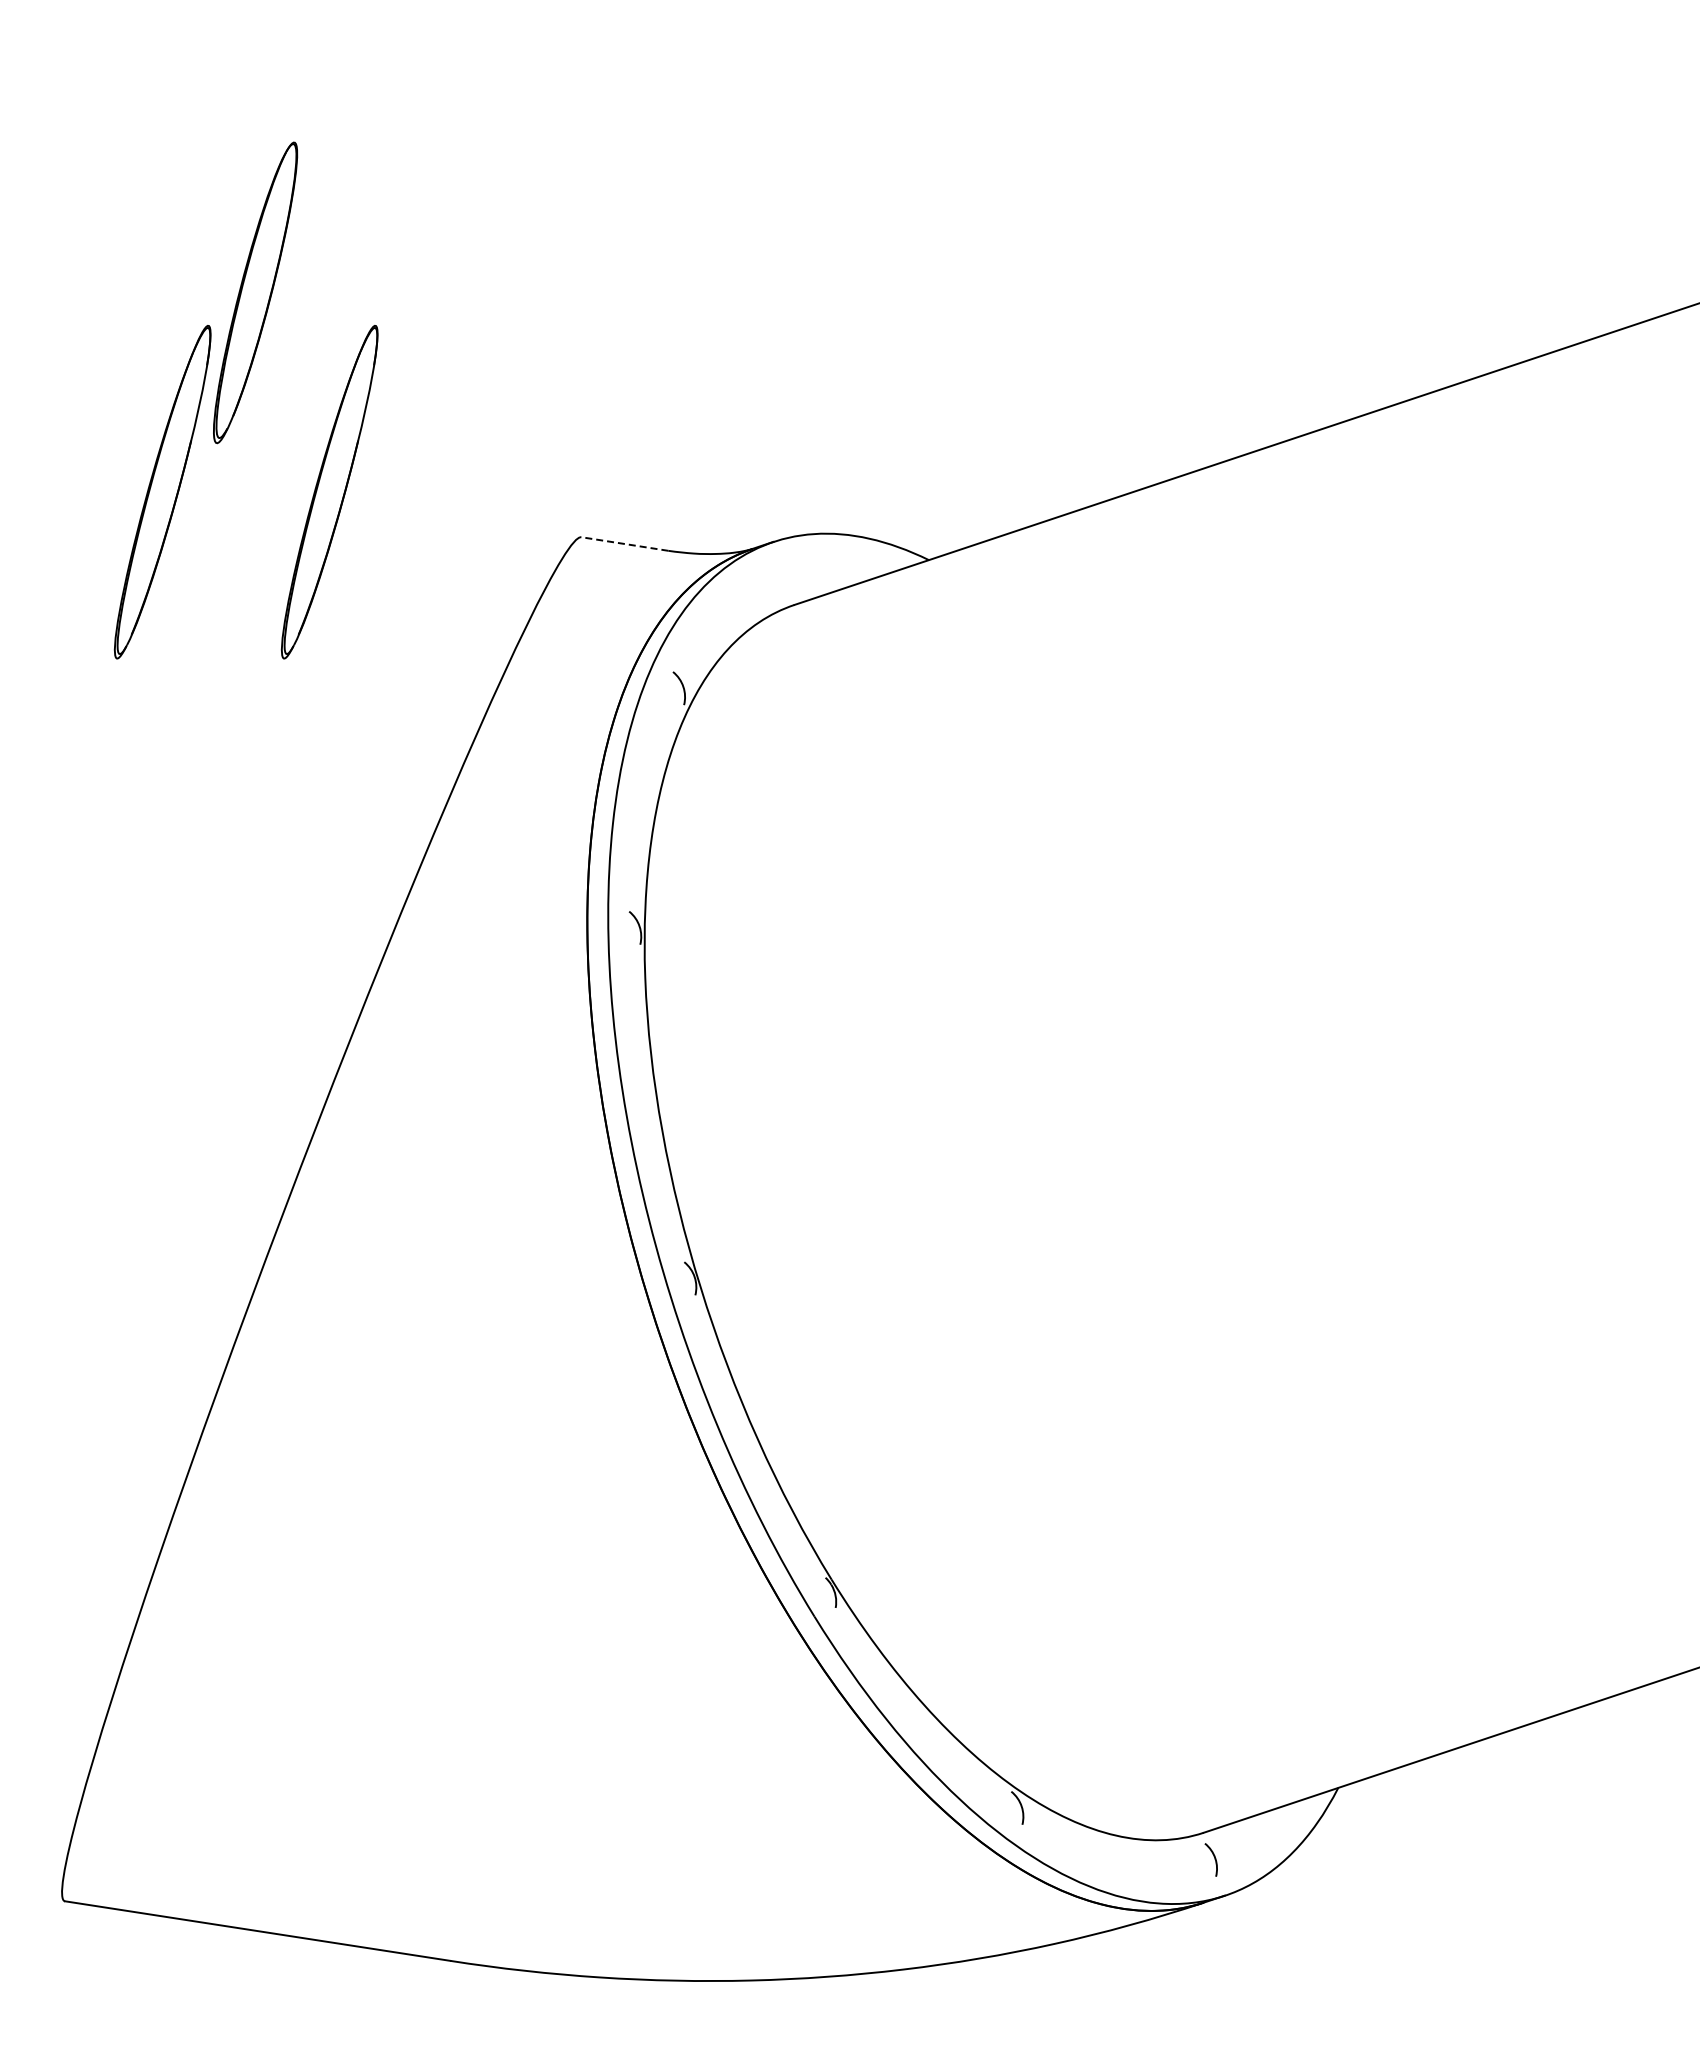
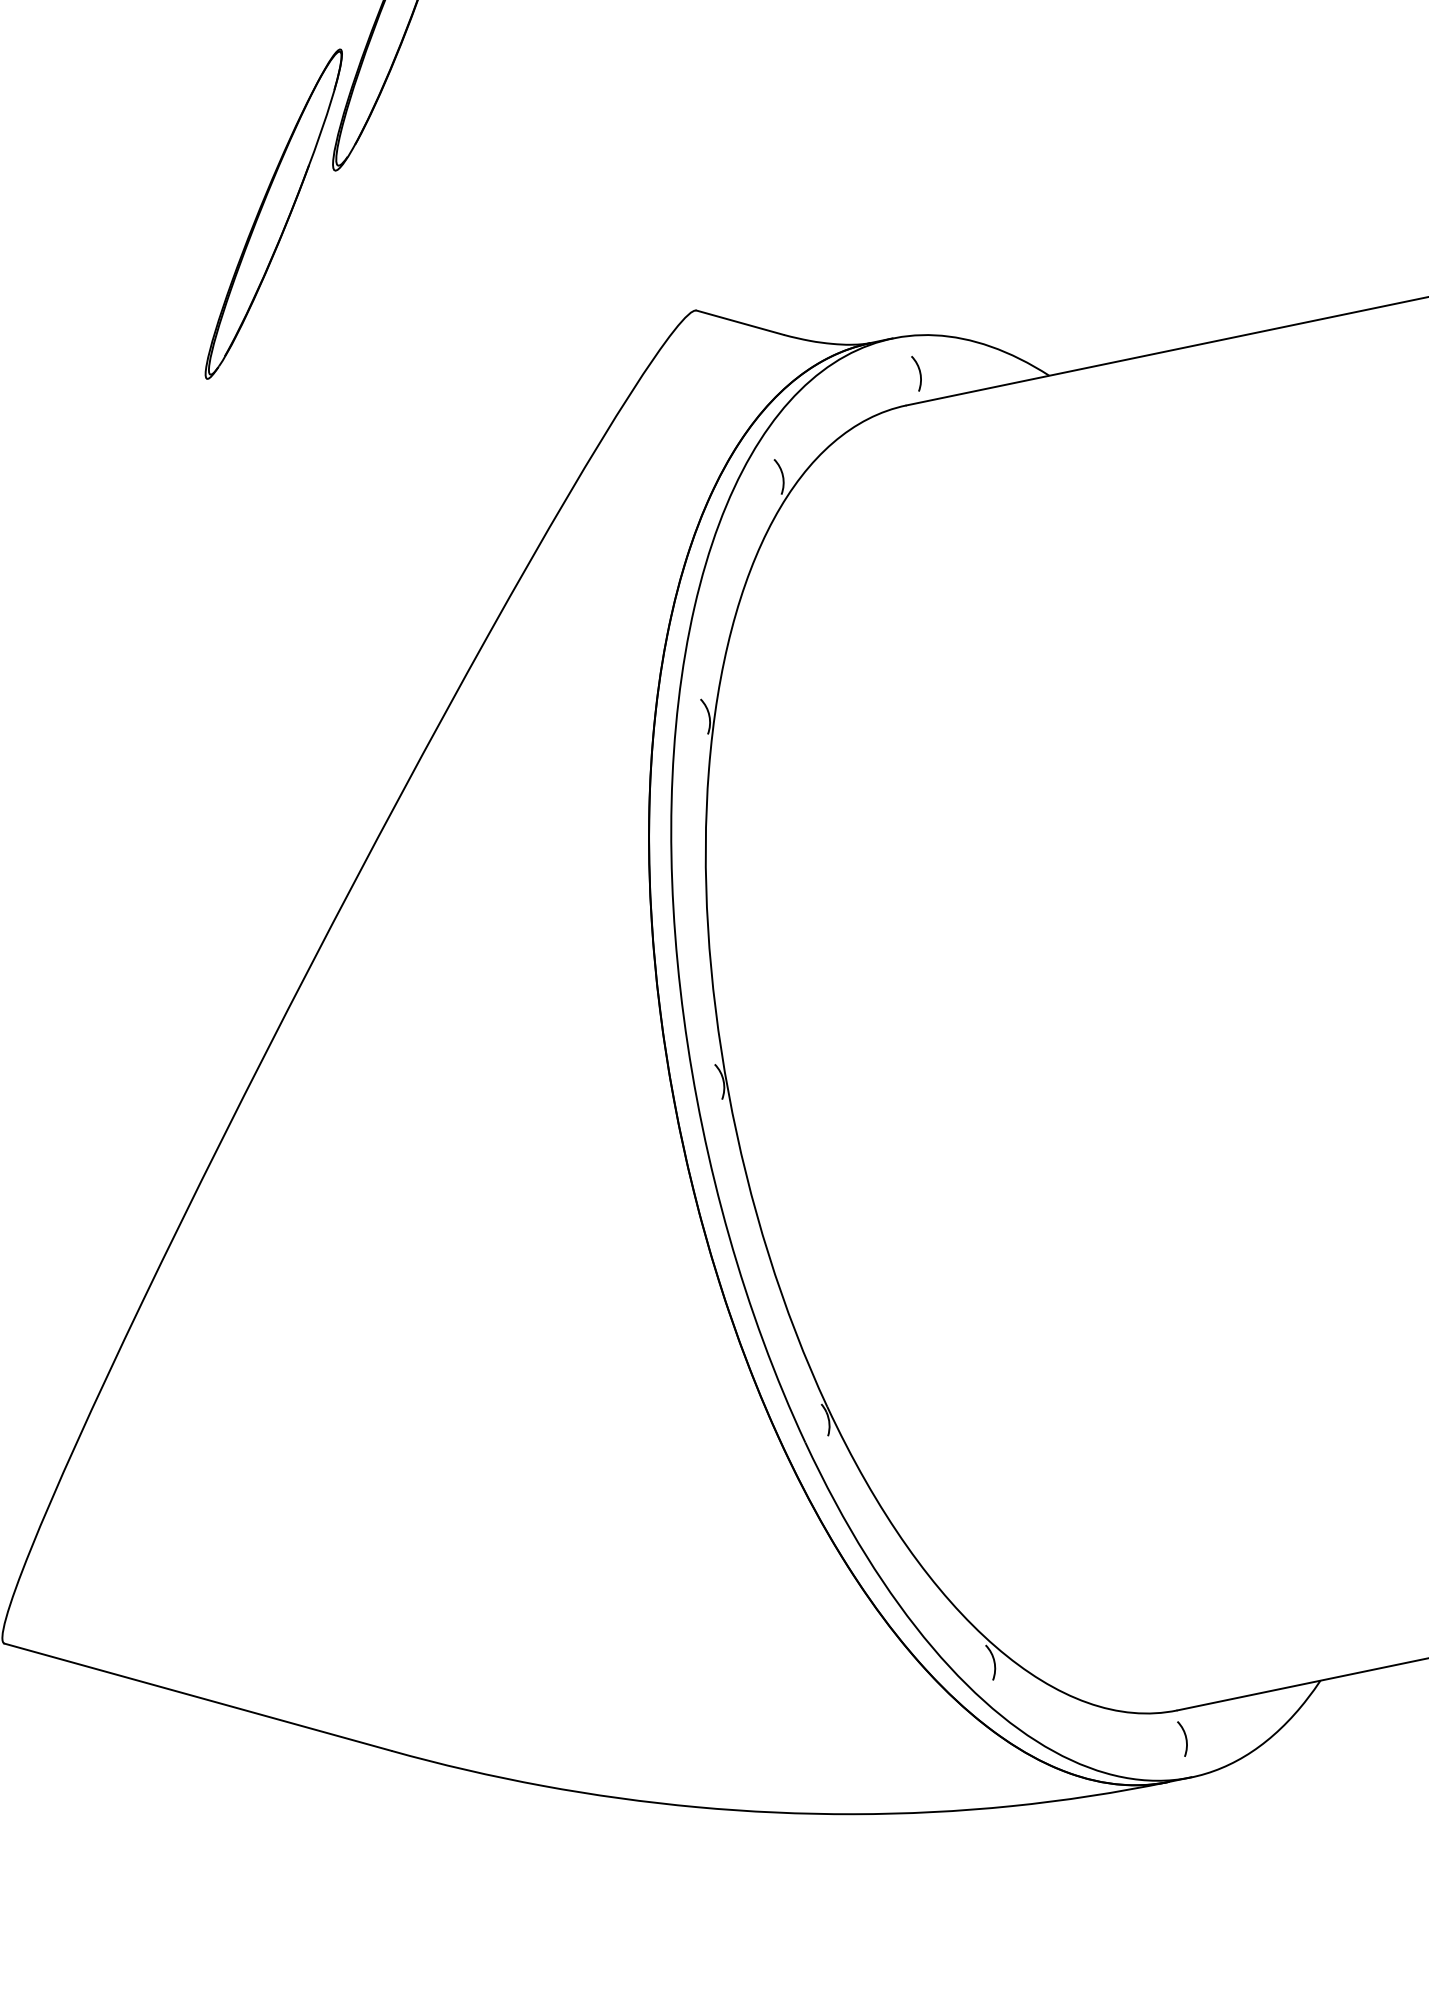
part: (329, 492) -> (444, 234), removed
line: (624, 543) -> (739, 322), dashed -> solid
arc: (803, 573) -> (919, 374), added

